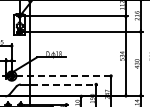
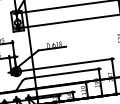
line: (65, 76) -> (68, 65), dashed -> solid
line: (65, 84) -> (69, 72), dashed -> solid

